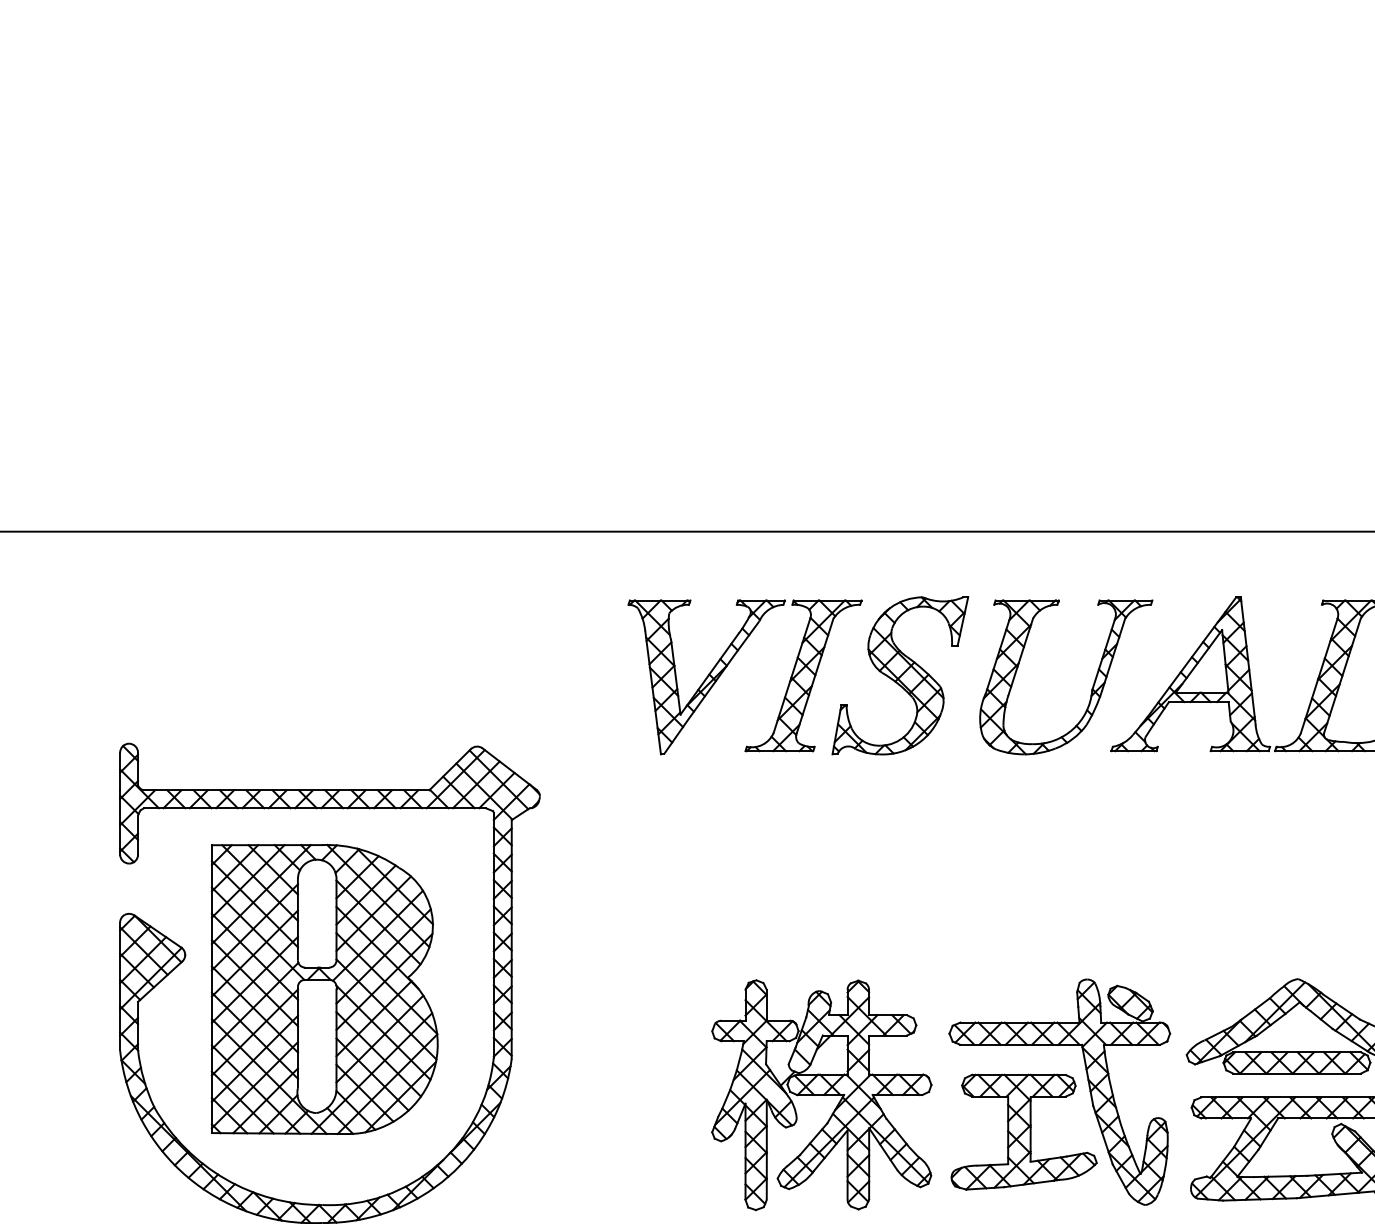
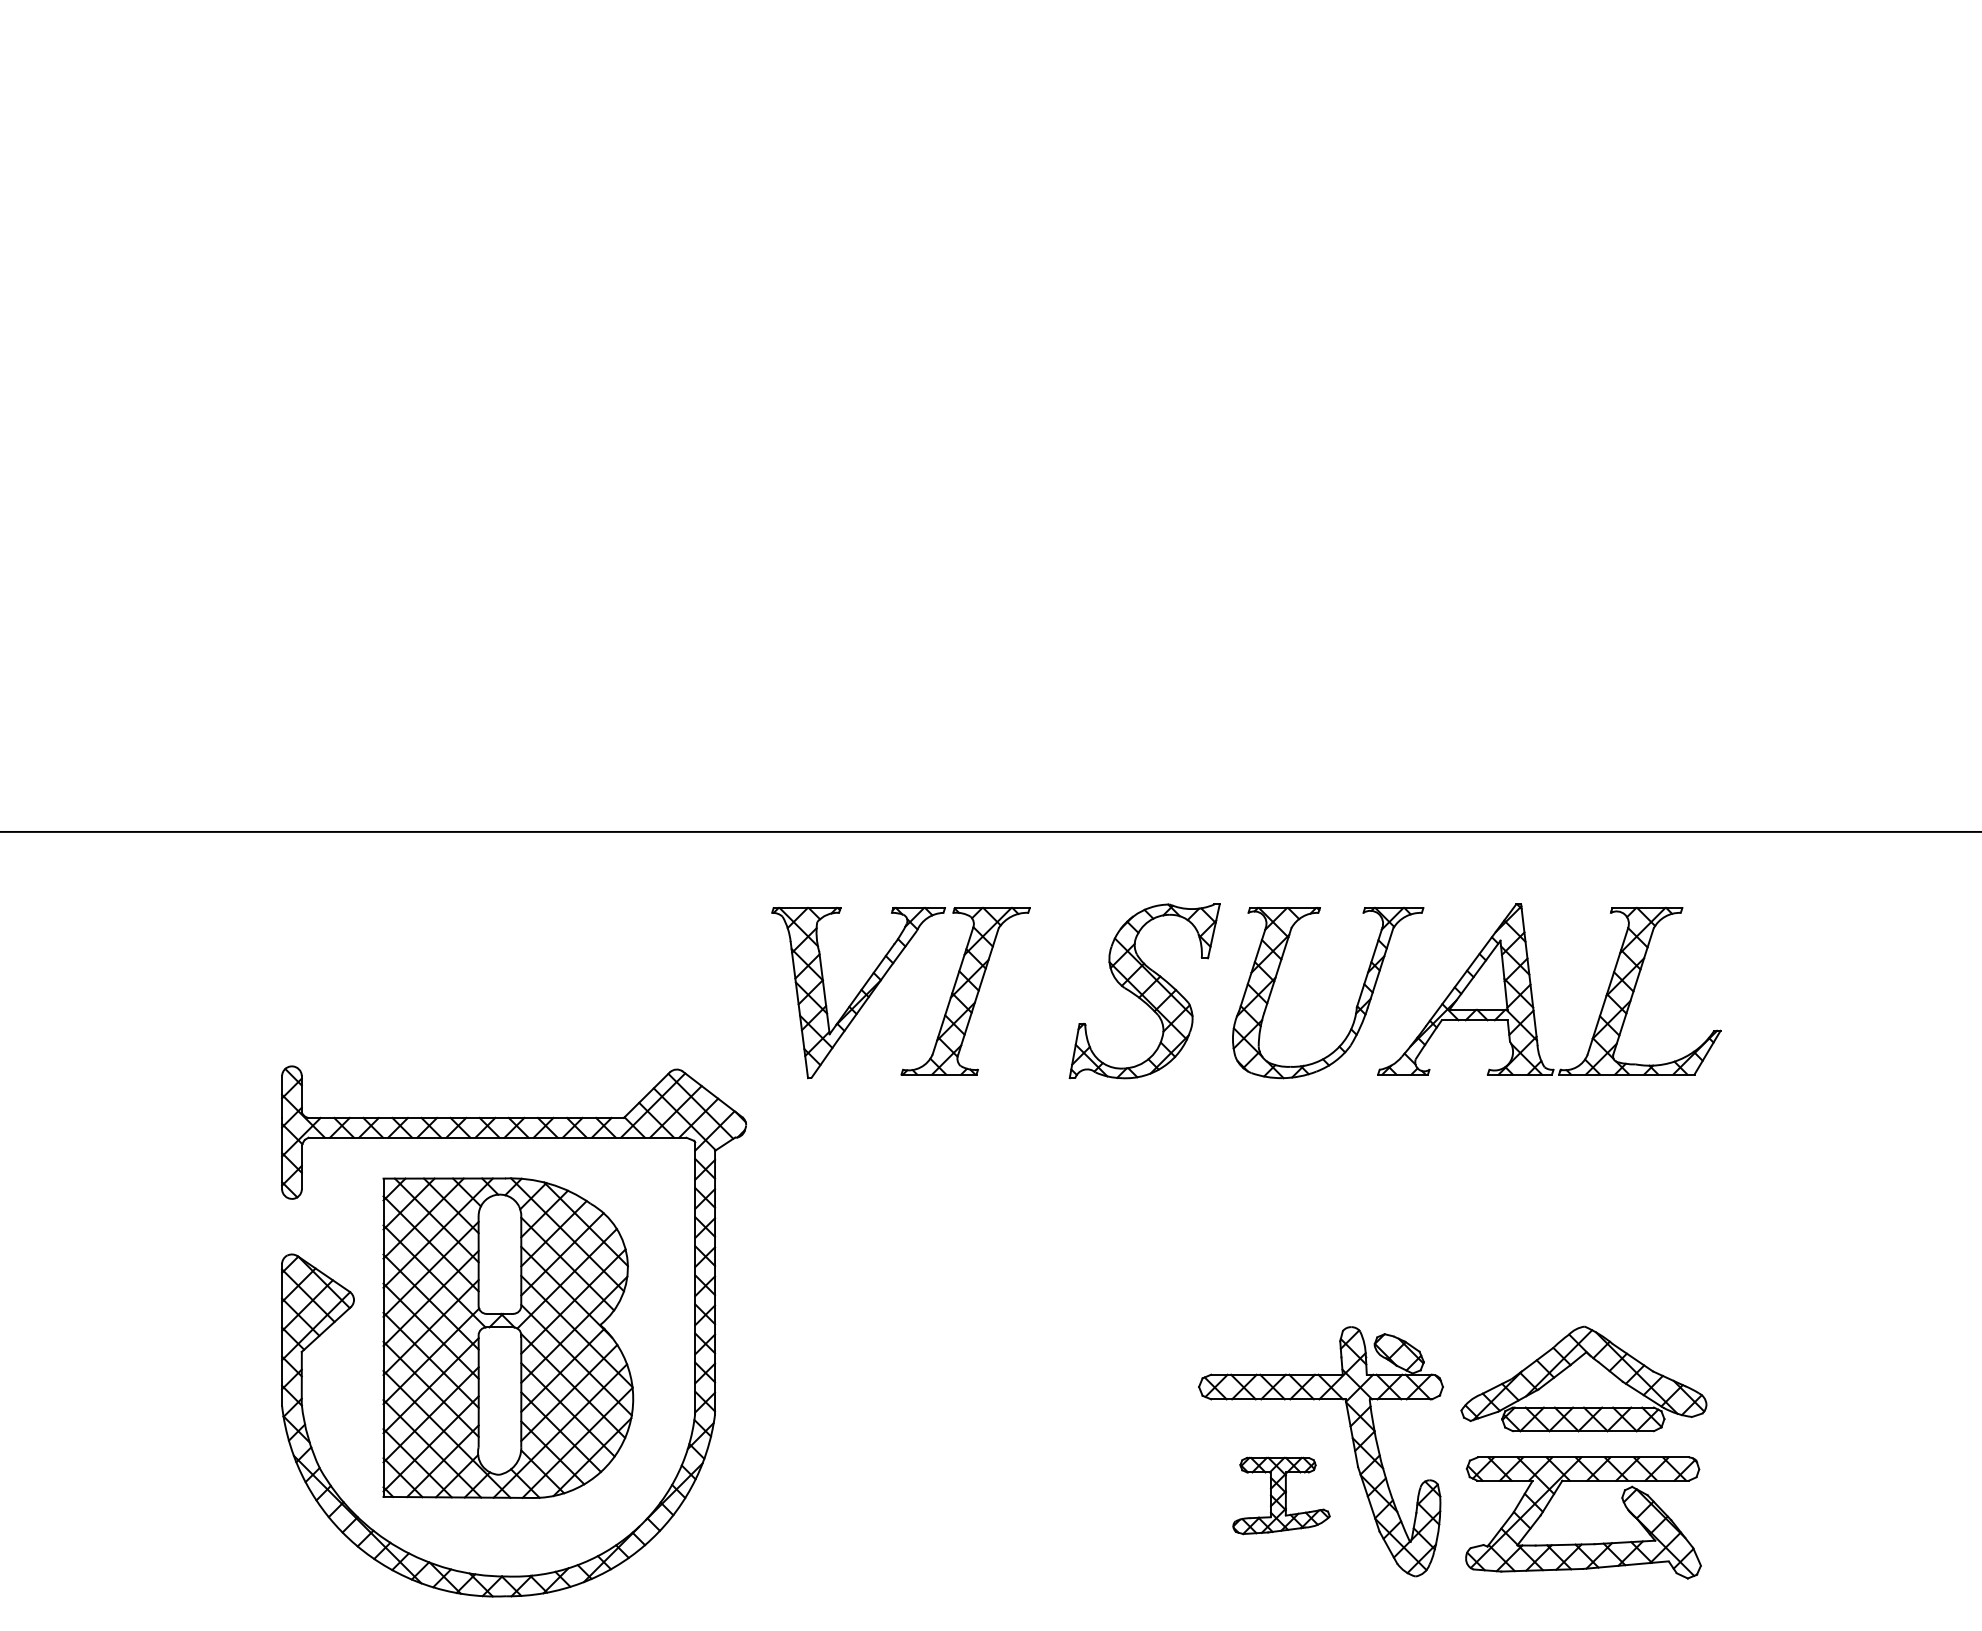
part: (727, 666) -> (881, 981), moved
part: (821, 1095) -> (1057, 1455), removed
part: (1024, 1131) -> (1281, 1495), size x0.6

